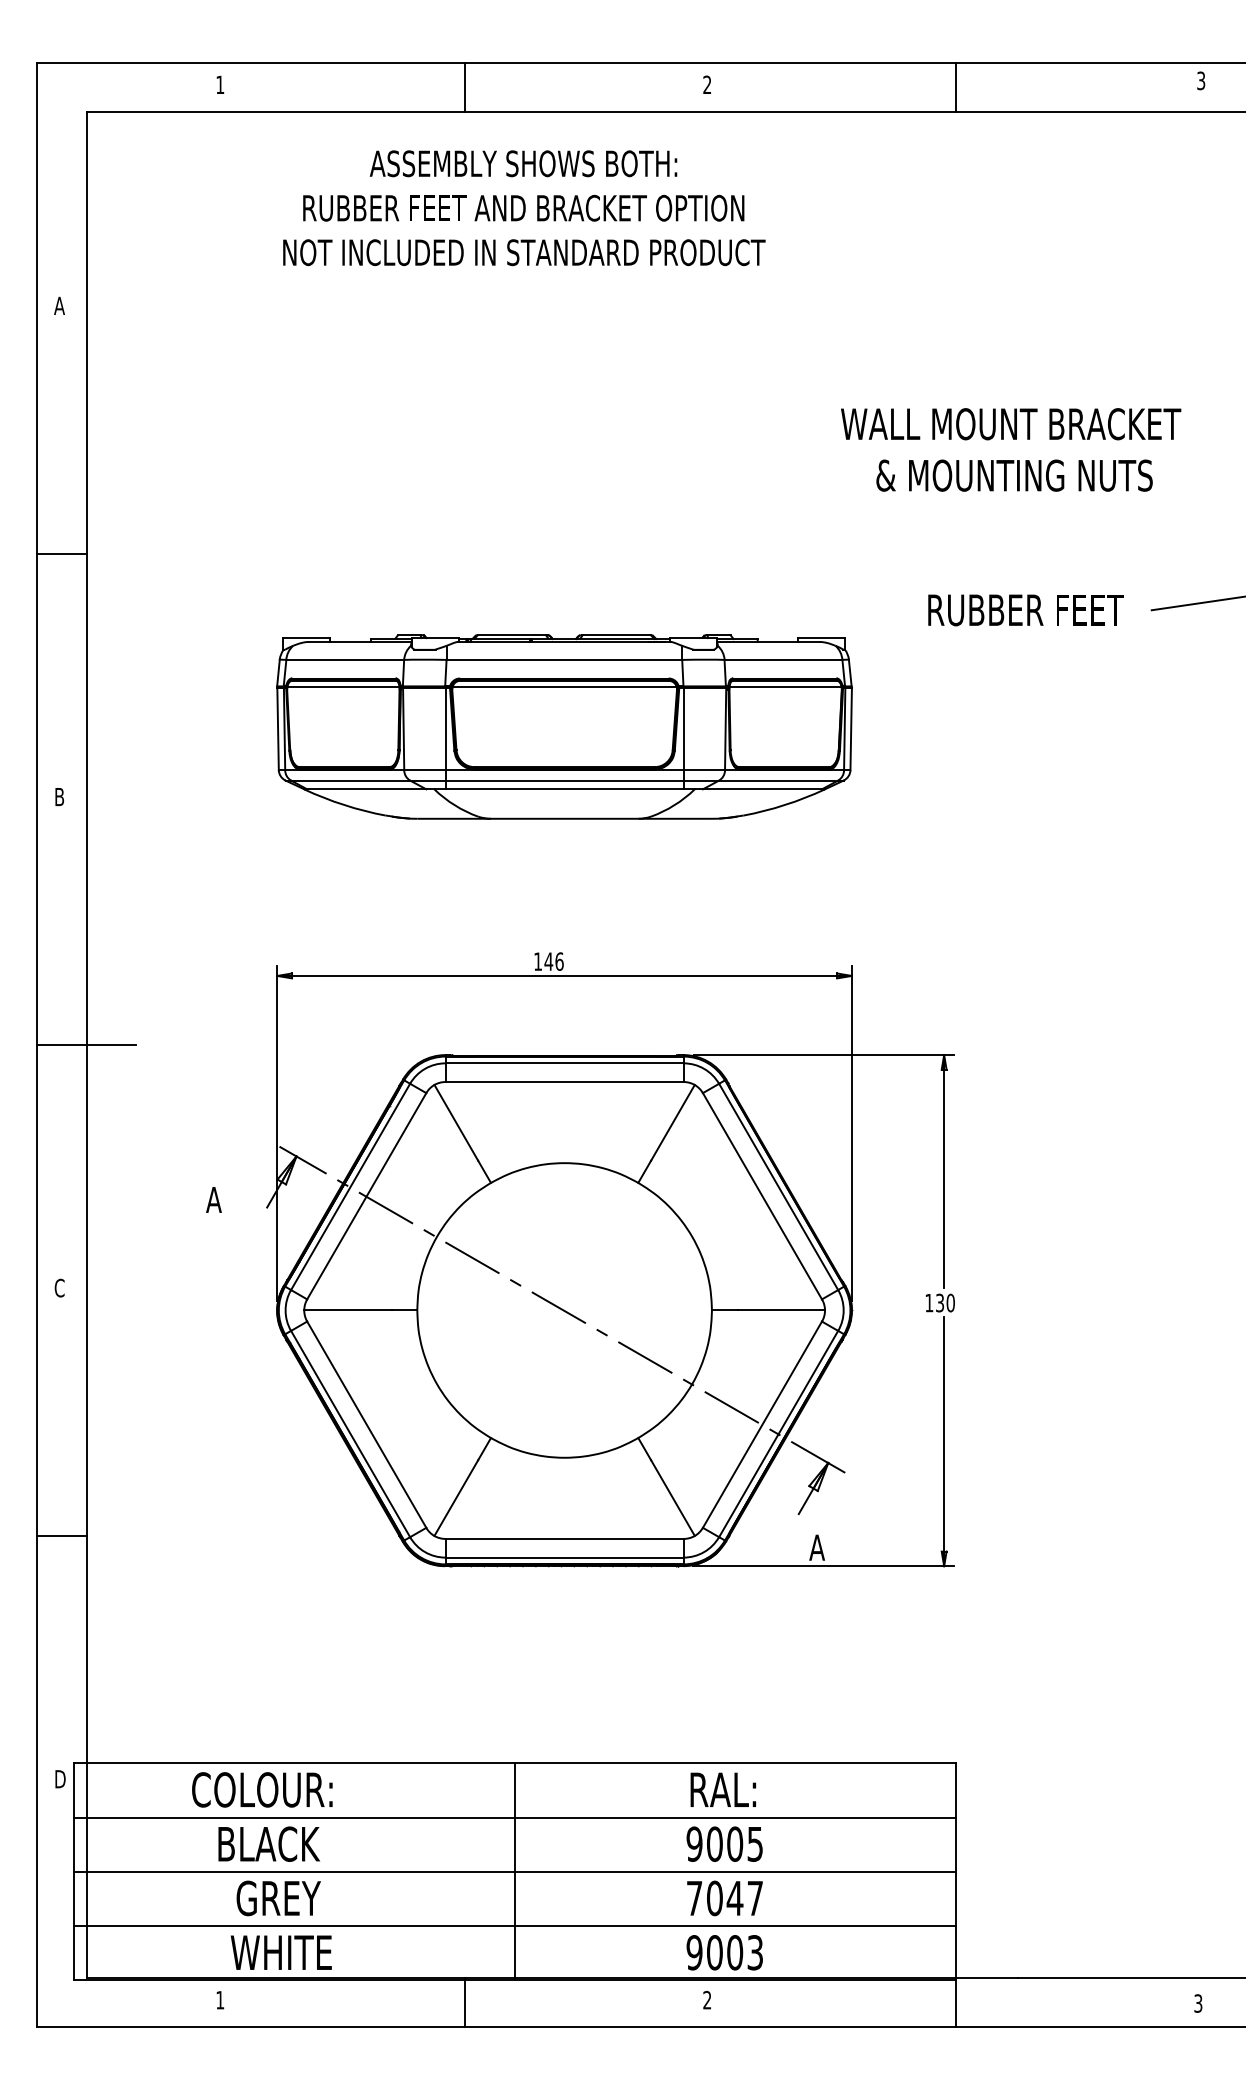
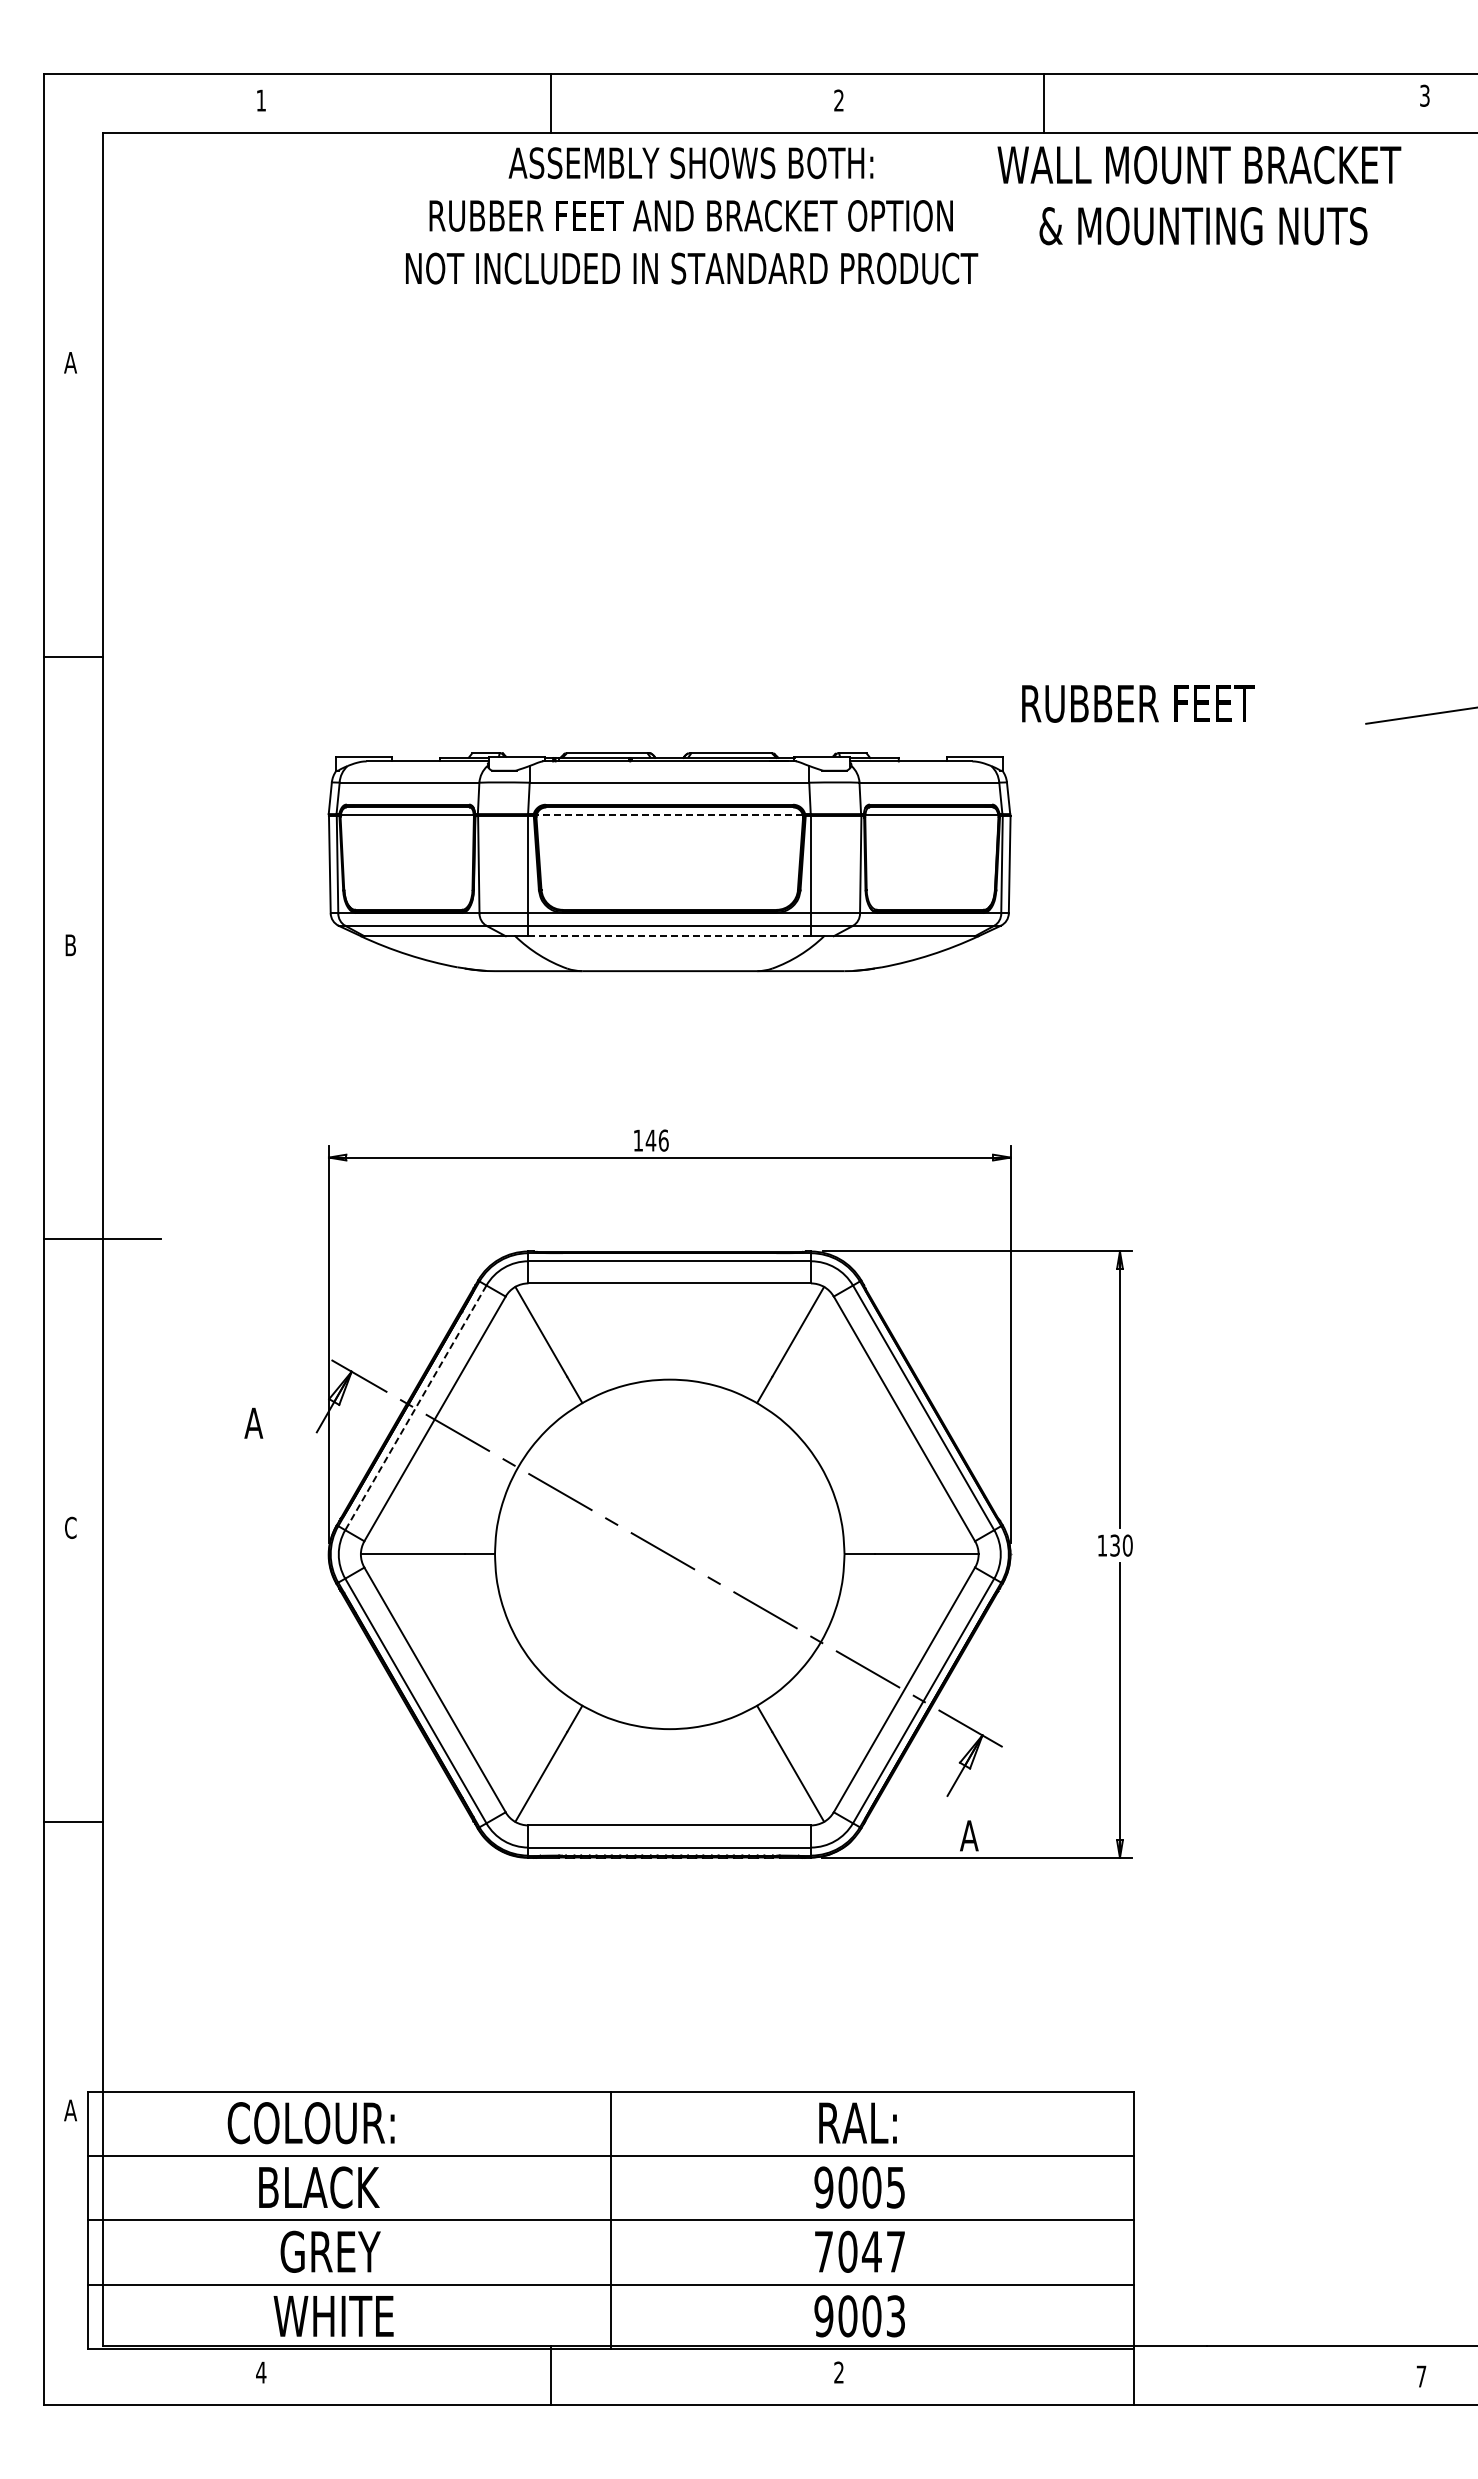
line: (955, 87) -> (1043, 103), moved
text: (524, 207) -> (692, 215), moved
text: (1011, 449) -> (1199, 195), moved
text: (1026, 610) -> (1138, 703), moved
line: (564, 686) -> (669, 814), solid -> dashed
line: (565, 789) -> (670, 936), solid -> dashed
line: (350, 1187) -> (415, 1408), solid -> dashed
text: (59, 1779) -> (70, 2110), D -> A
text: (220, 2000) -> (261, 2372), 1 -> 4
text: (1198, 2003) -> (1421, 2376), 3 -> 7

